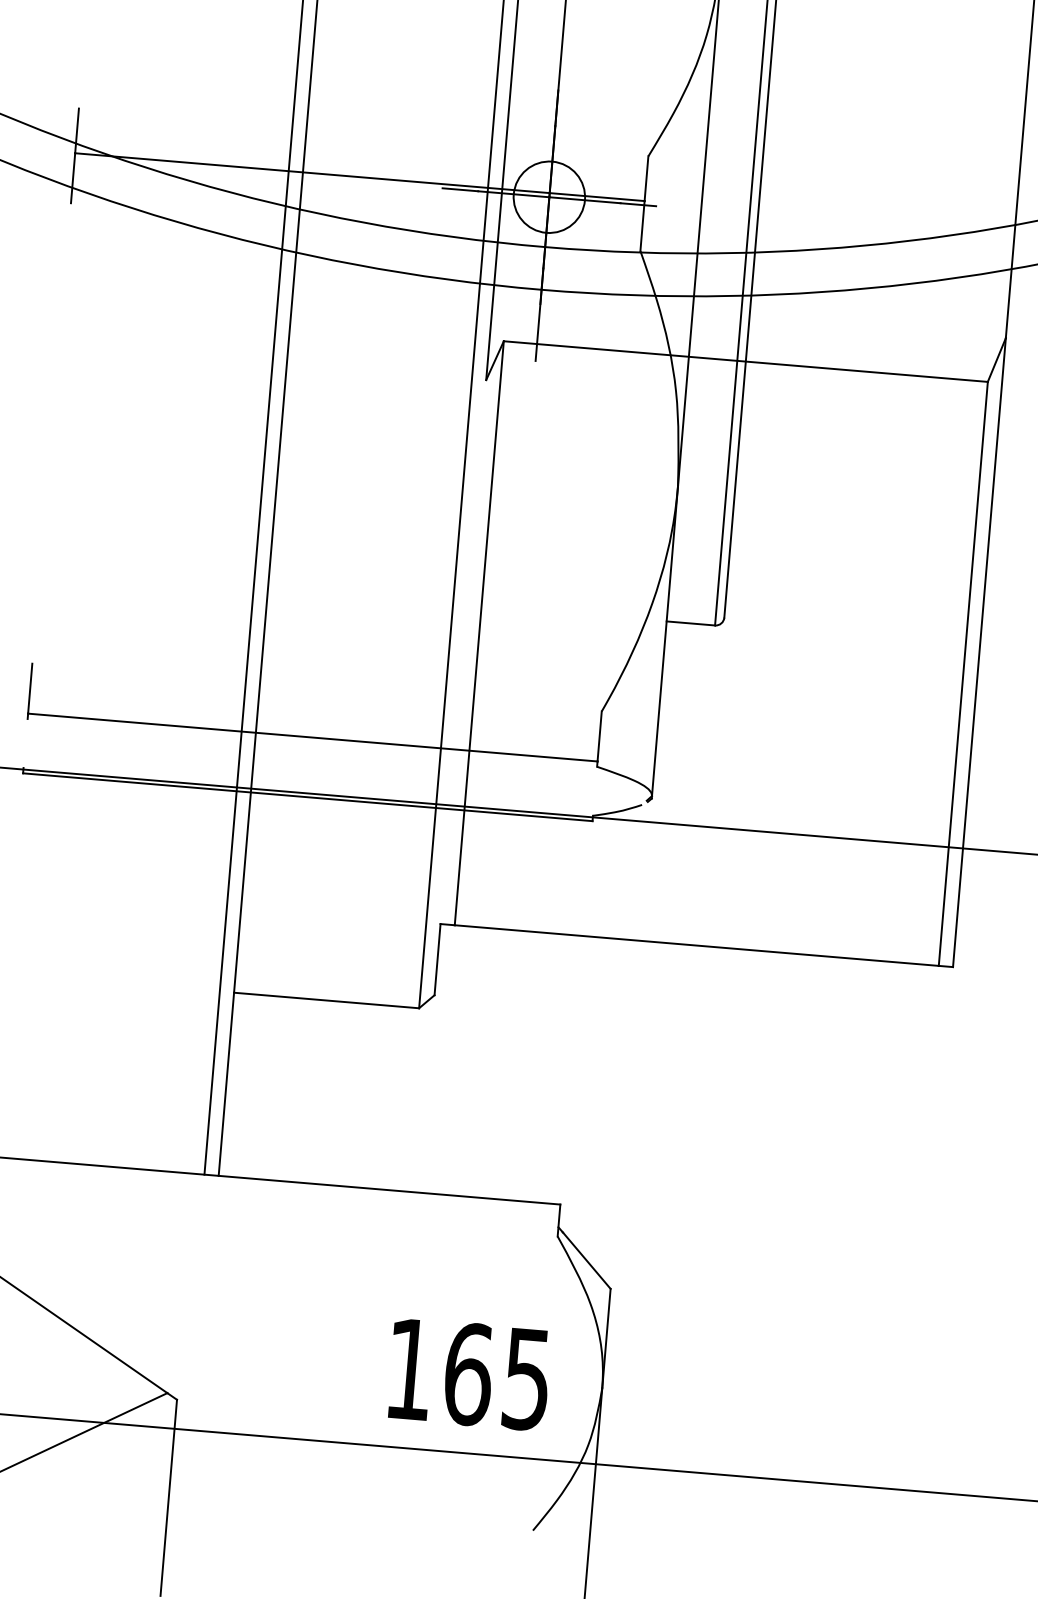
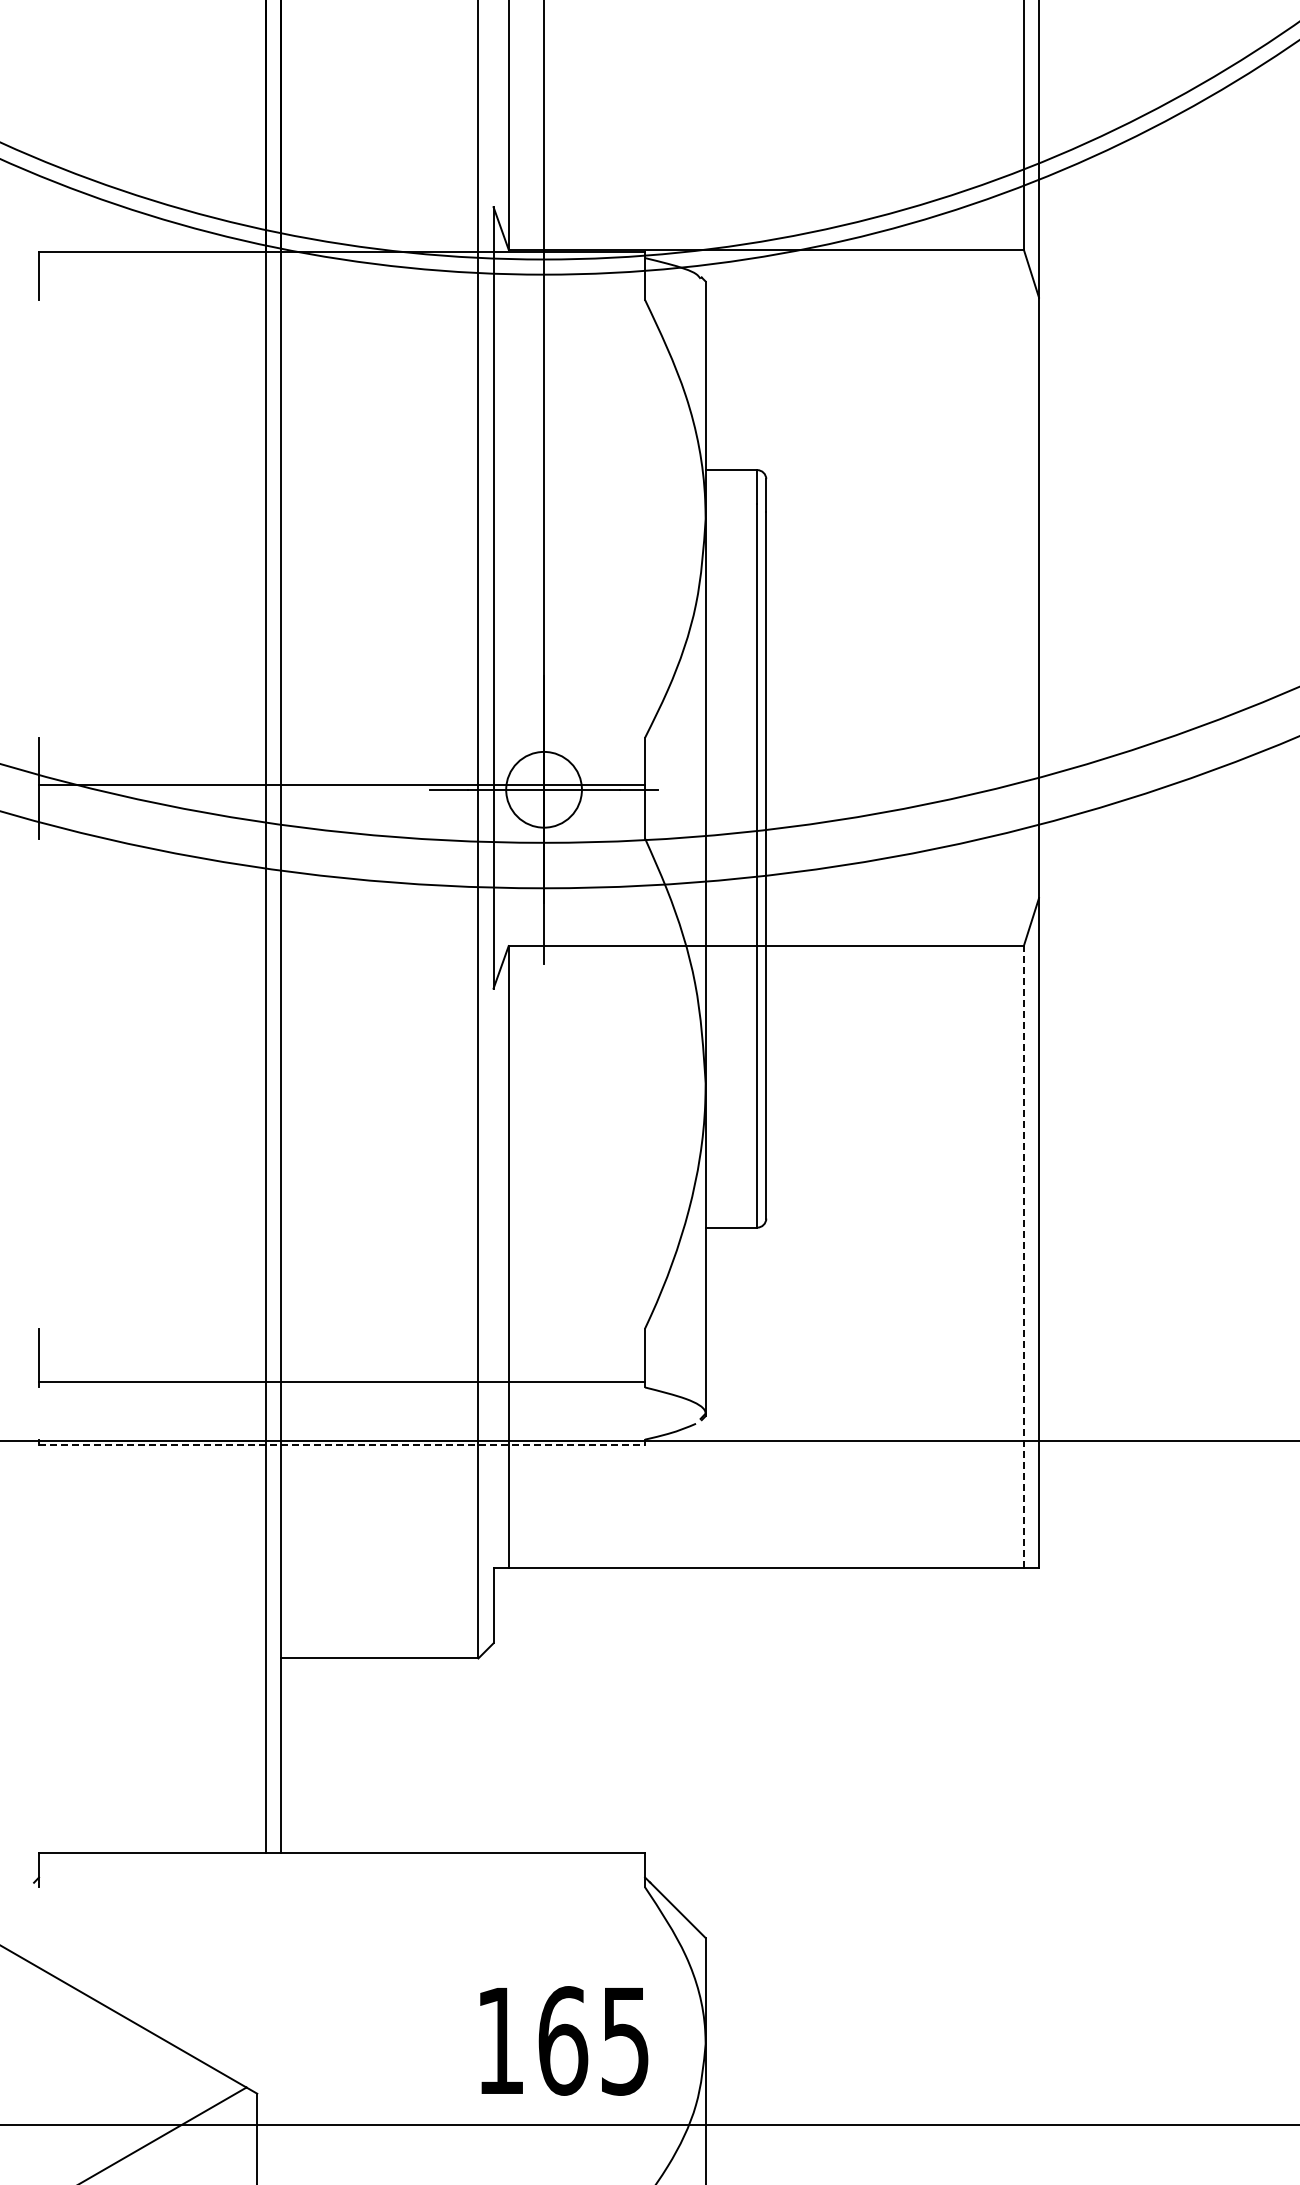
line: (963, 673) -> (1023, 1256), solid -> dashed
line: (308, 797) -> (342, 1445), solid -> dashed

